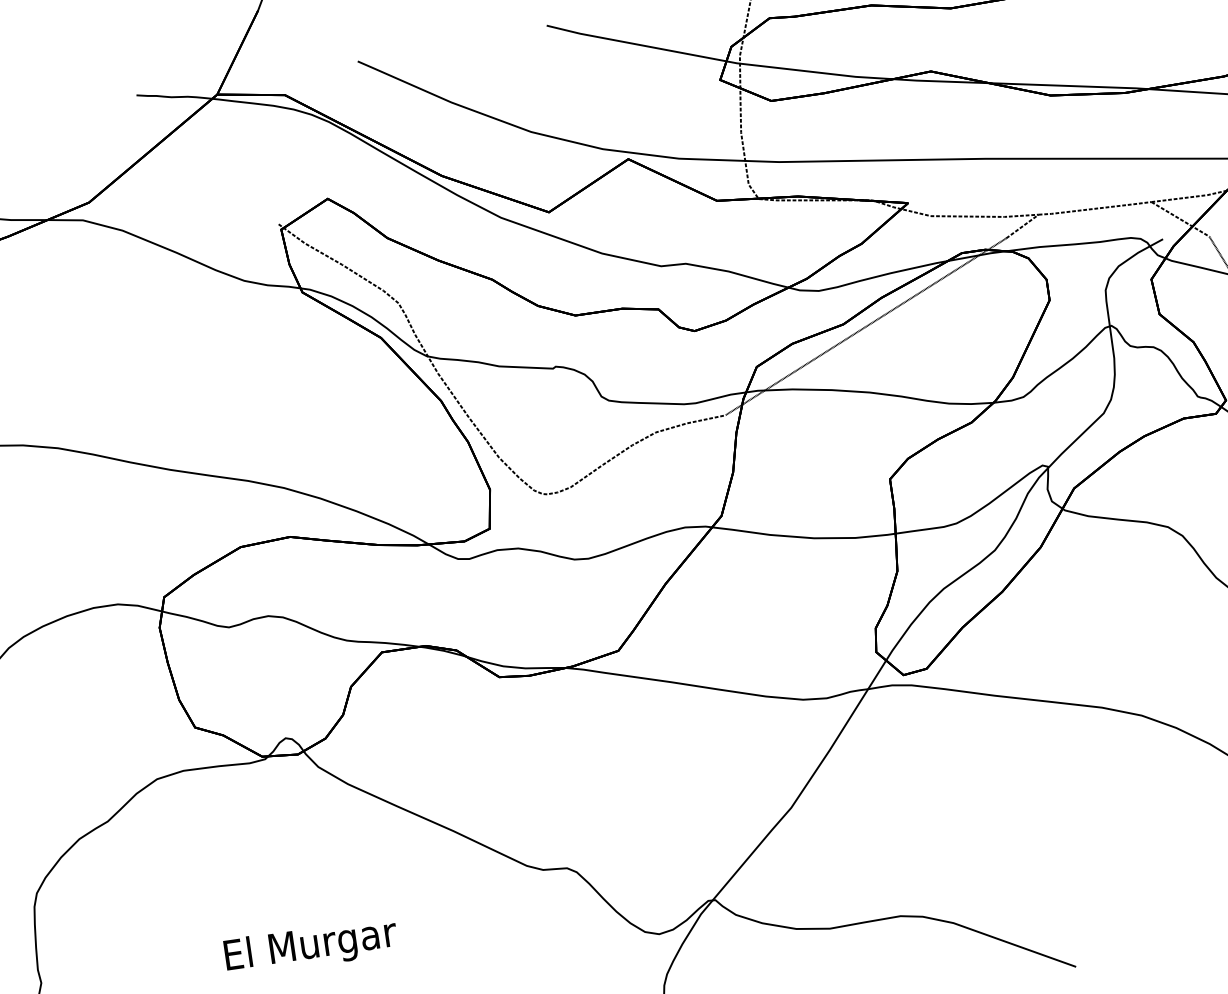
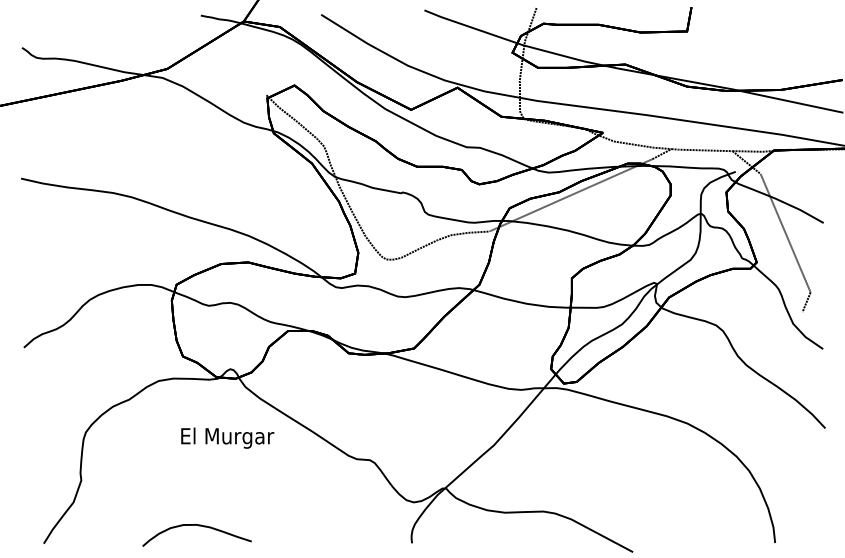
text: (310, 945) -> (227, 437), moved

